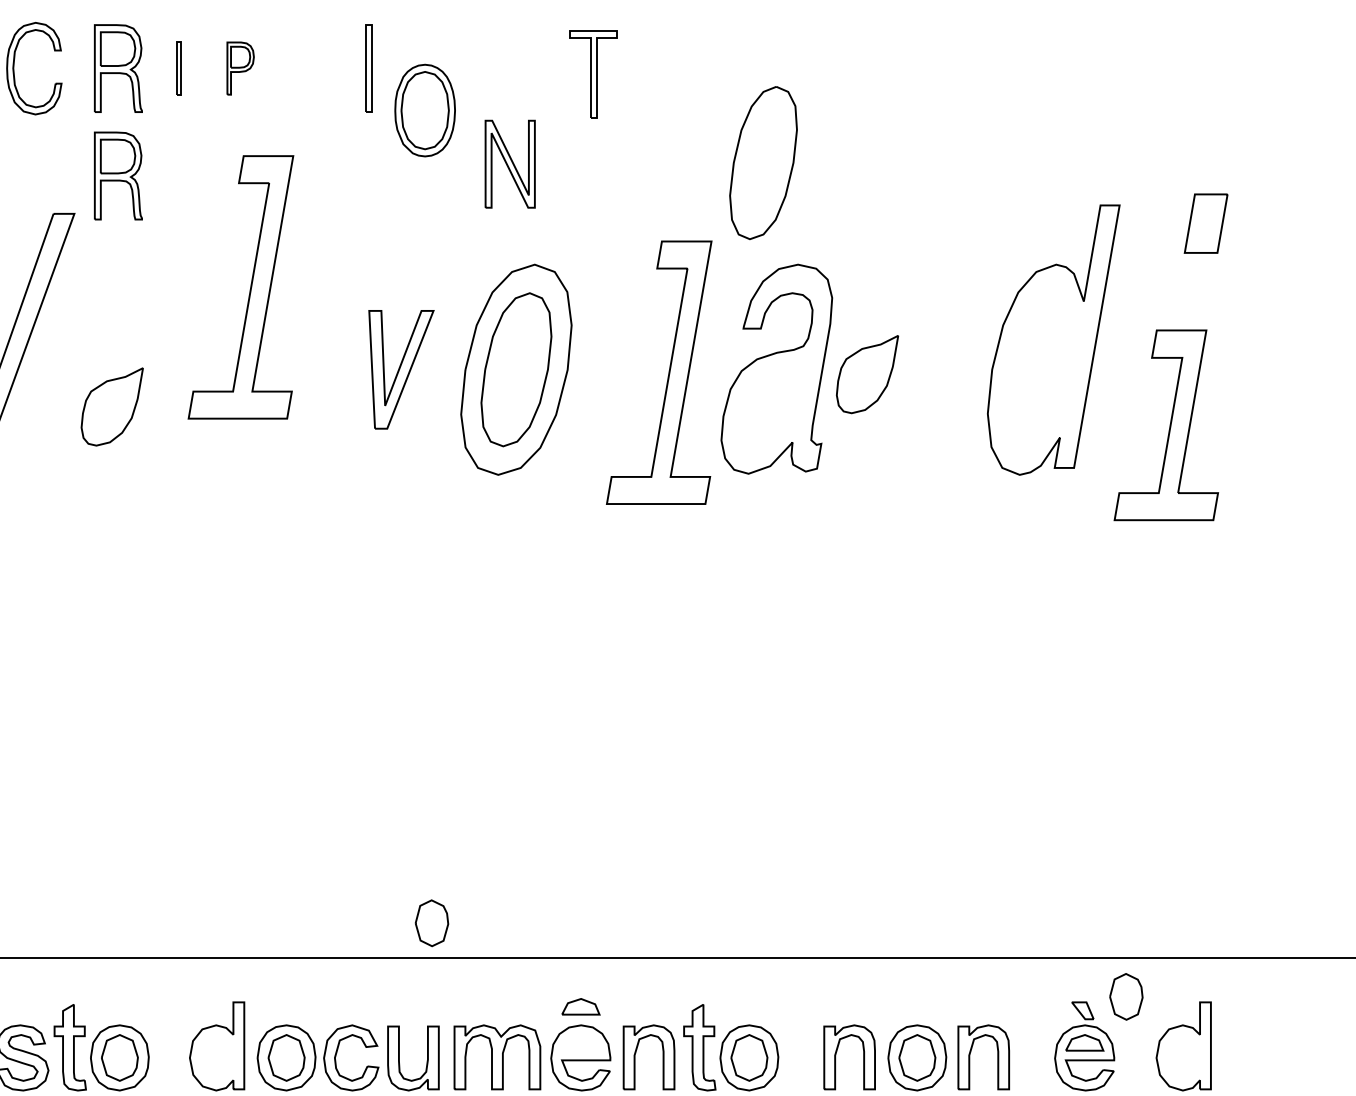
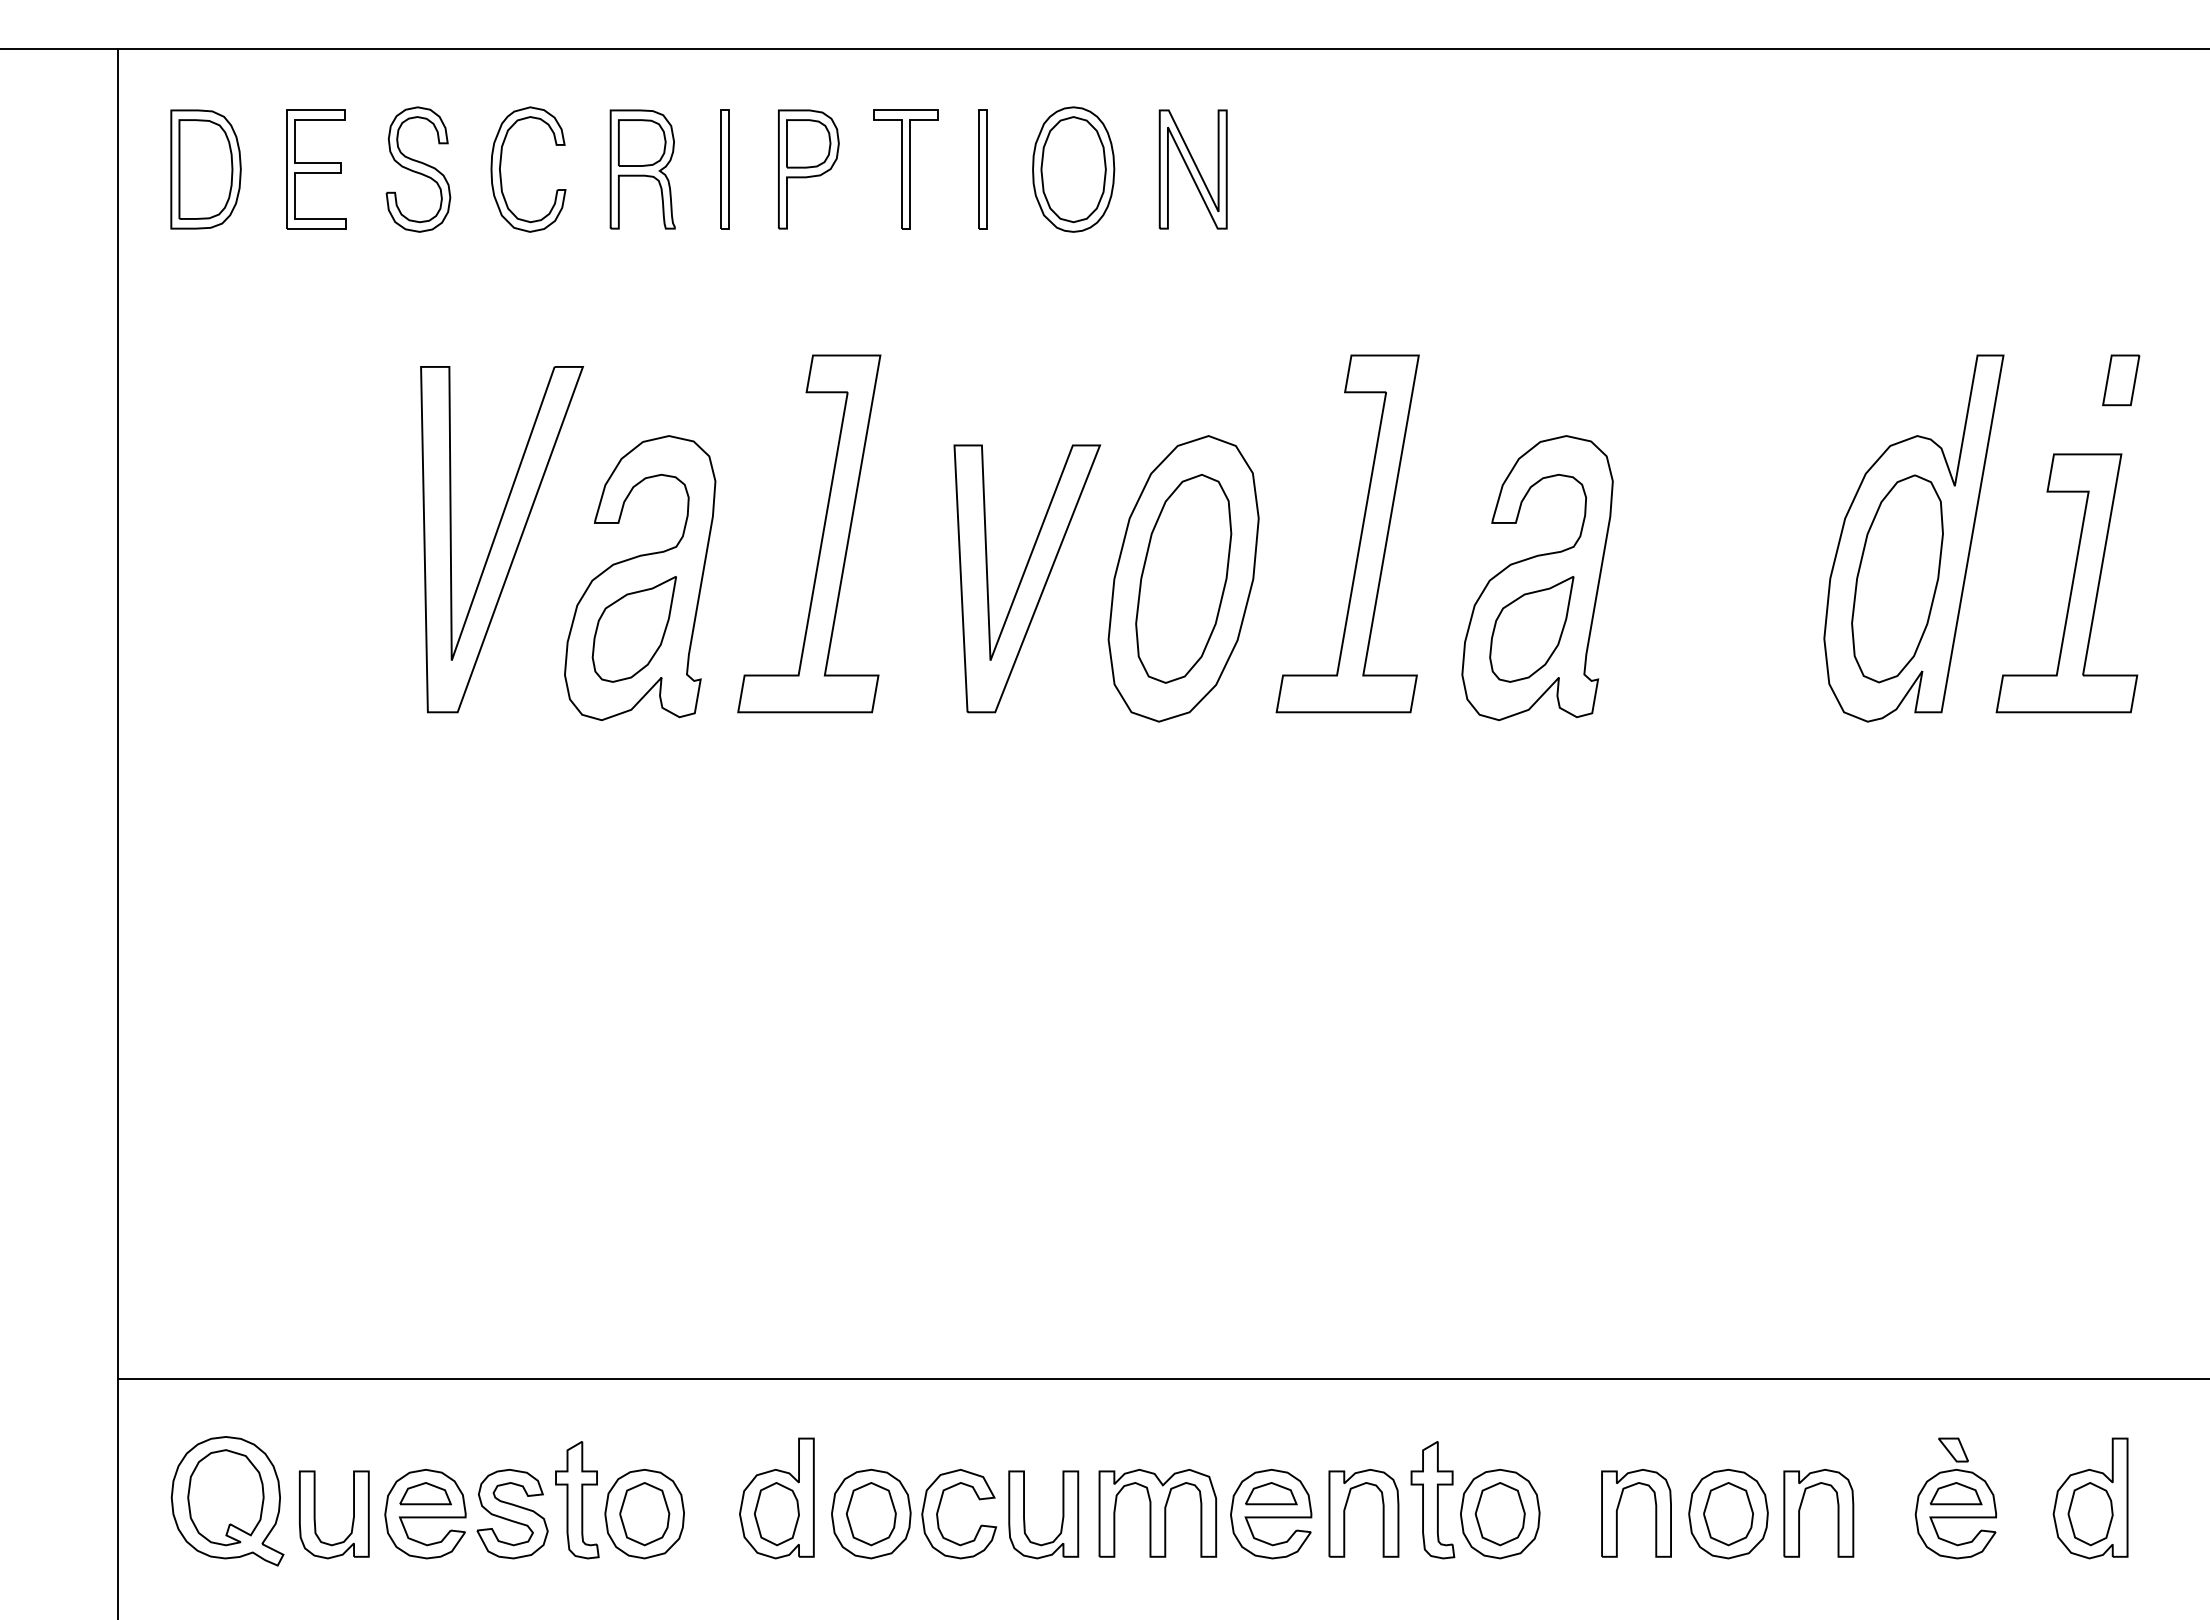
part: (178, 68) -> (724, 169), size x1.67
part: (240, 68) -> (808, 169), size x1.67
part: (593, 74) -> (905, 169), moved
part: (425, 110) -> (1073, 169), moved
part: (763, 162) -> (1897, 578), moved
part: (509, 164) -> (1192, 169), moved
part: (118, 176) -> (642, 315), removed
part: (1206, 223) -> (2121, 380), size x0.62
part: (249, 289) -> (821, 536), moved
part: (116, 369) -> (640, 578), added
part: (401, 369) -> (1027, 578), size x1.67
part: (668, 372) -> (1360, 533), moved
part: (867, 374) -> (1531, 629), moved
part: (1166, 425) -> (2066, 583), moved
part: (431, 923) -> (776, 1514), moved
part: (1126, 997) -> (2090, 1514), moved
part: (581, 1006) -> (1271, 1493), moved

